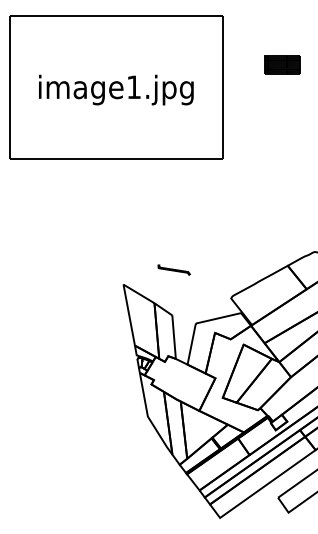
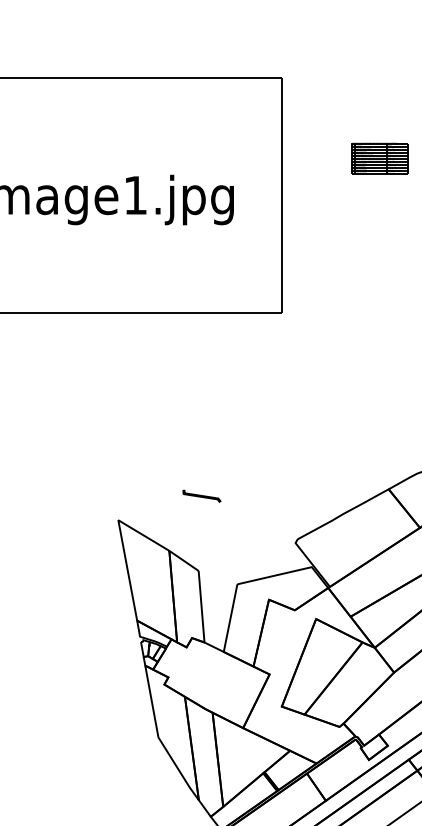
part: (174, 269) -> (202, 495), size x0.71

